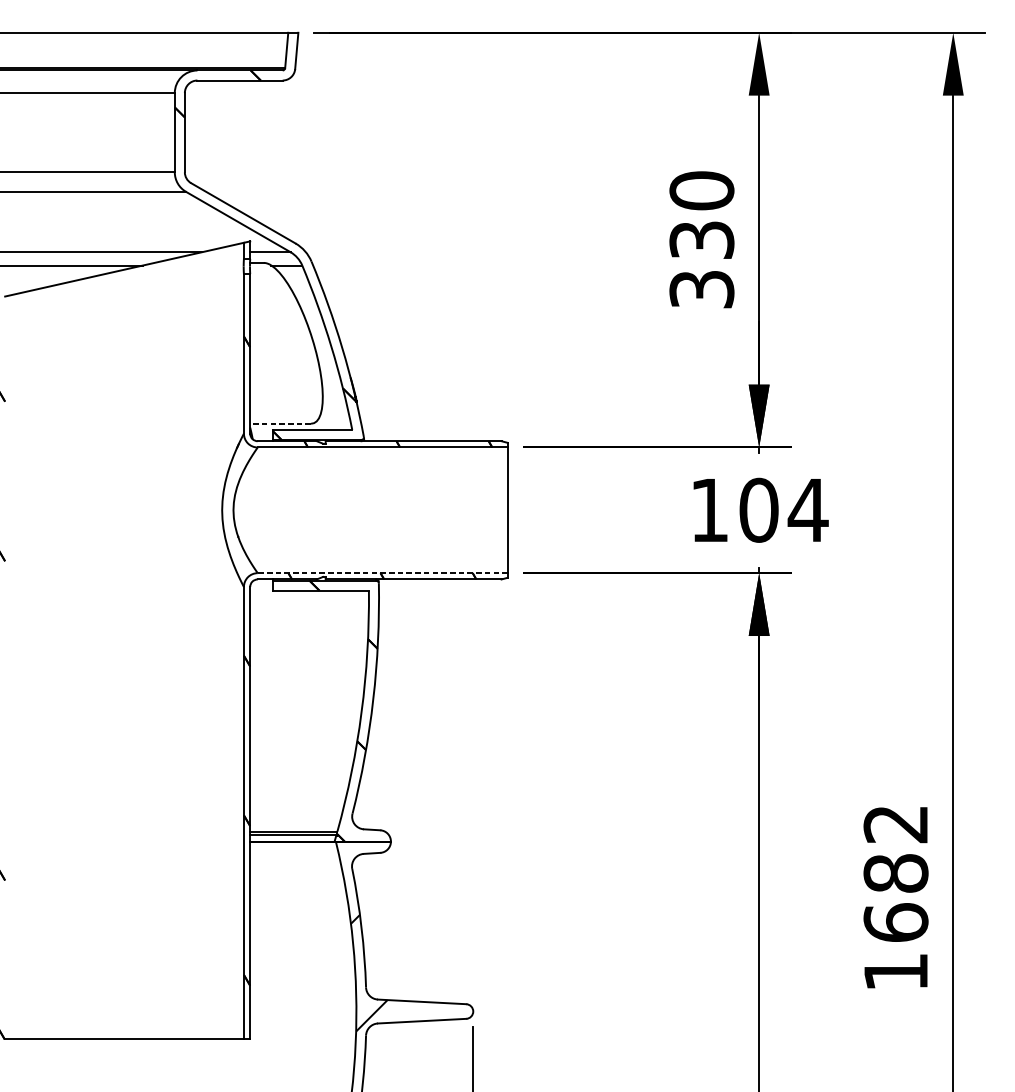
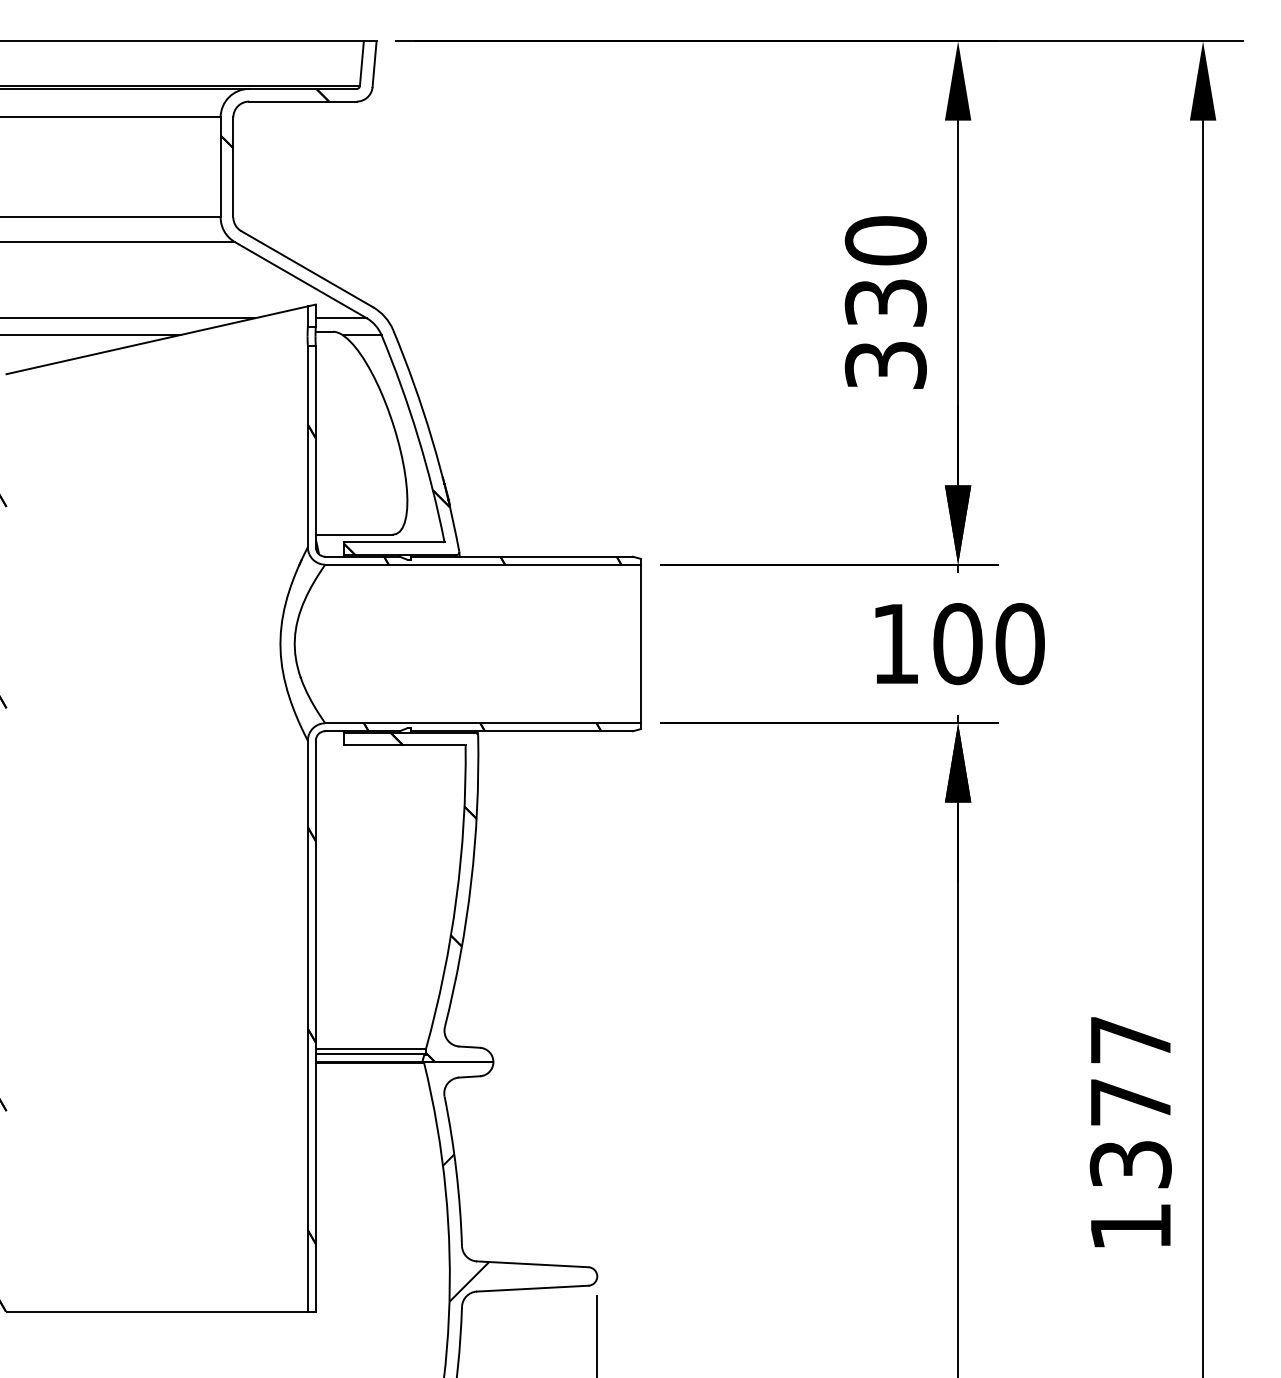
line: (280, 423) -> (353, 534), dashed -> solid
text: (807, 510) -> (1019, 644), 104 -> 100
line: (383, 573) -> (483, 723), dashed -> solid
text: (895, 873) -> (1130, 1102), 1682 -> 1377

